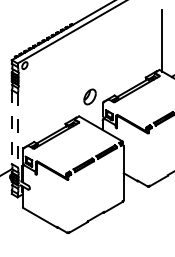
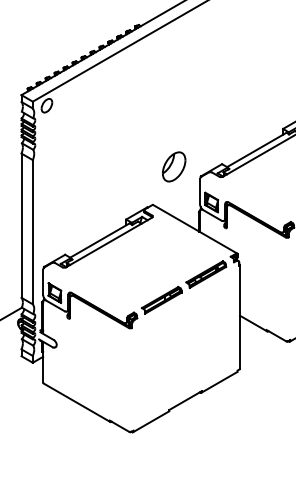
line: (11, 127) -> (20, 226), dashed -> solid
line: (17, 130) -> (32, 232), dashed -> solid

